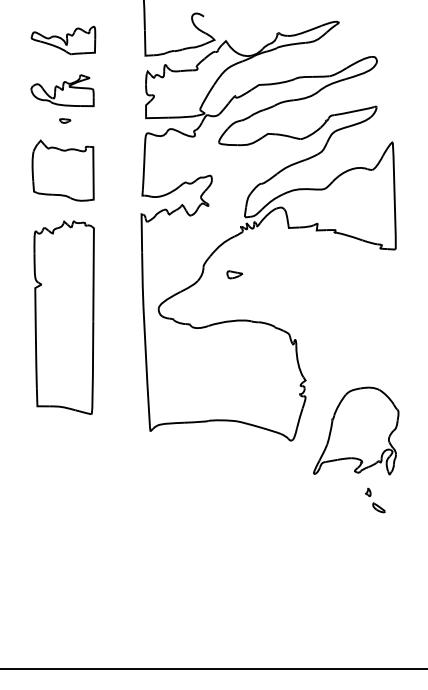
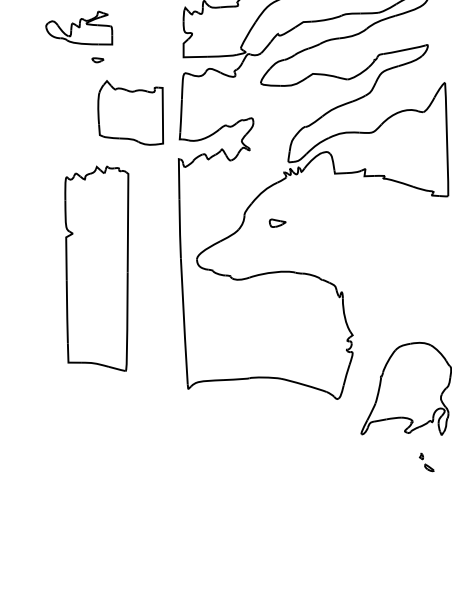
part: (62, 90) -> (79, 27), moved
part: (62, 170) -> (130, 112), moved
part: (375, 500) -> (426, 462), size x0.7

